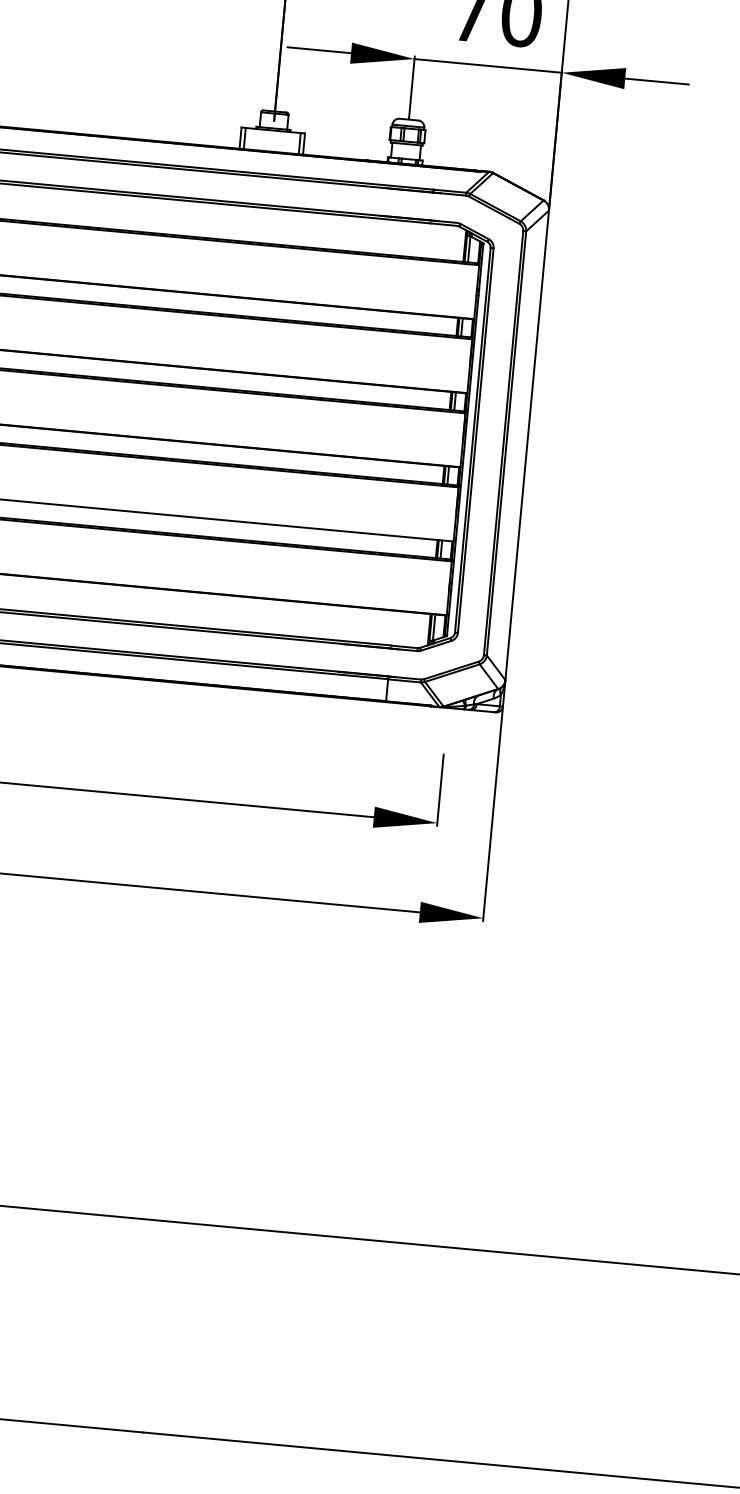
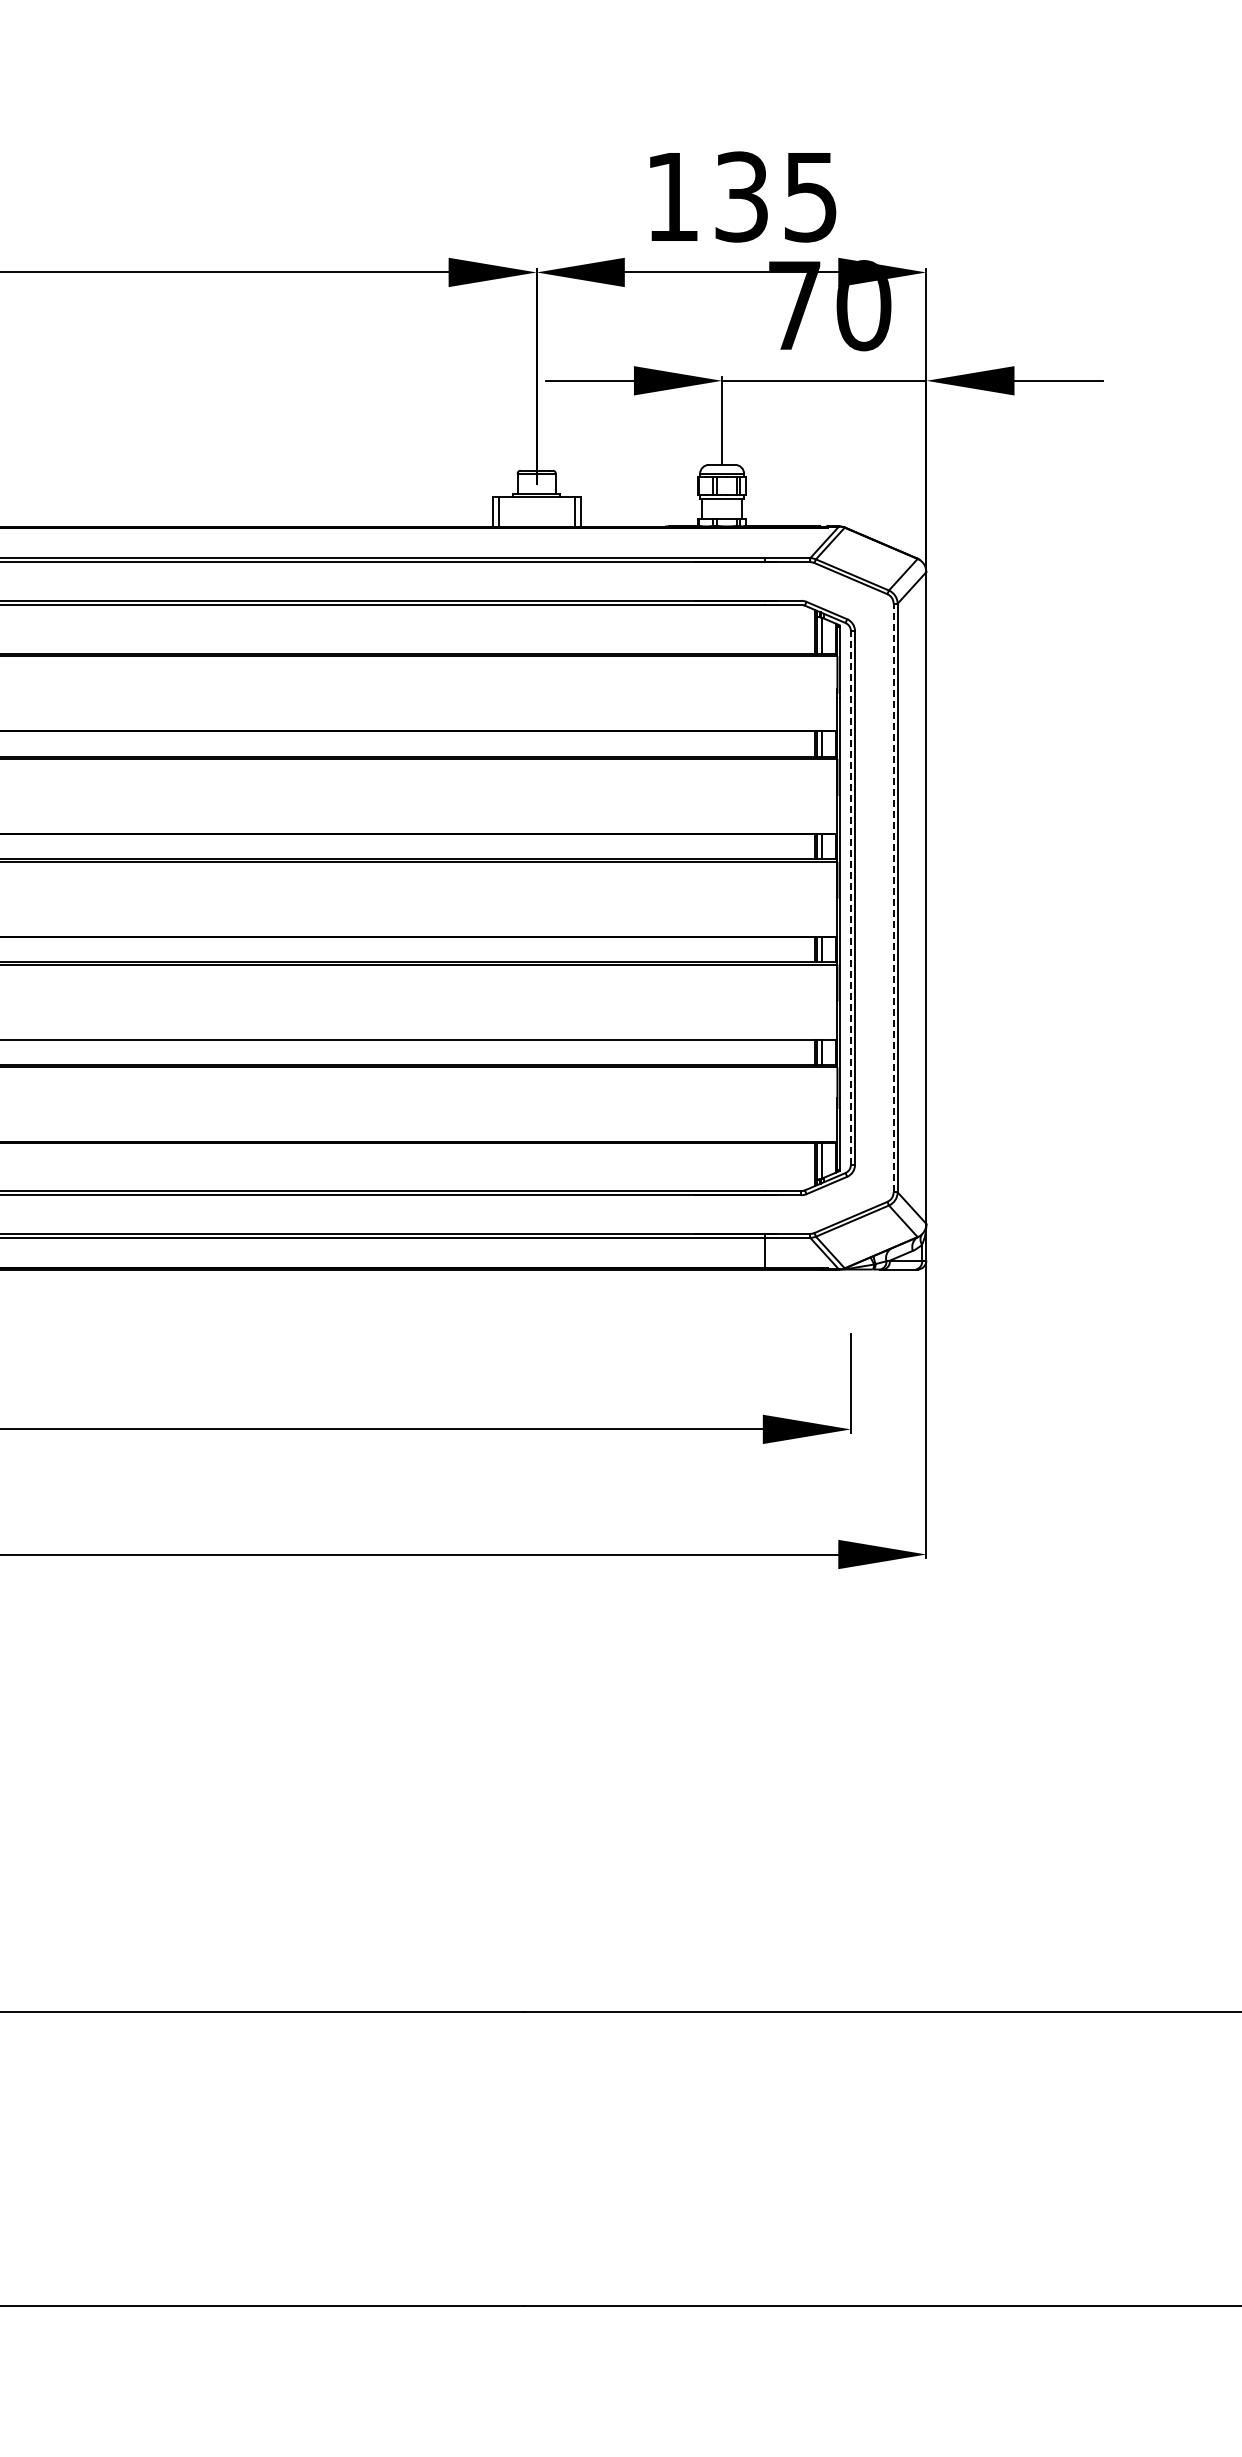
line: (472, 440) -> (850, 898), solid -> dashed
line: (503, 442) -> (893, 897), solid -> dashed

